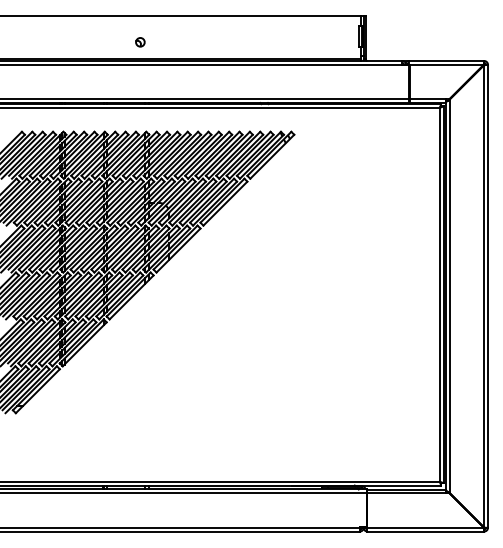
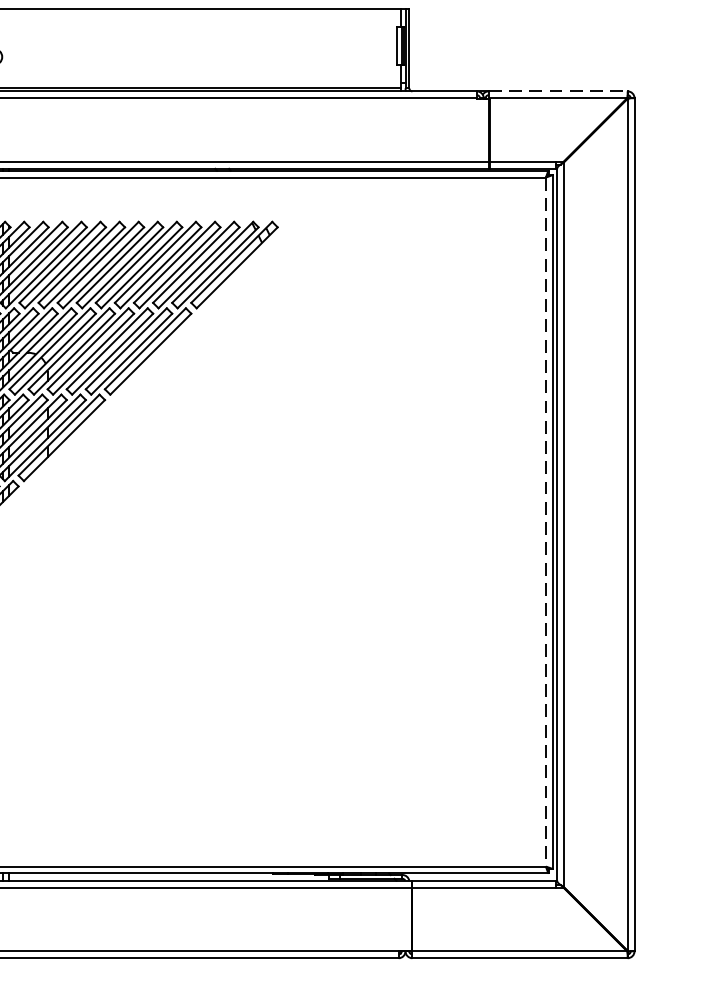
line: (446, 60) -> (558, 90), solid -> dashed
line: (439, 295) -> (545, 523), solid -> dashed

